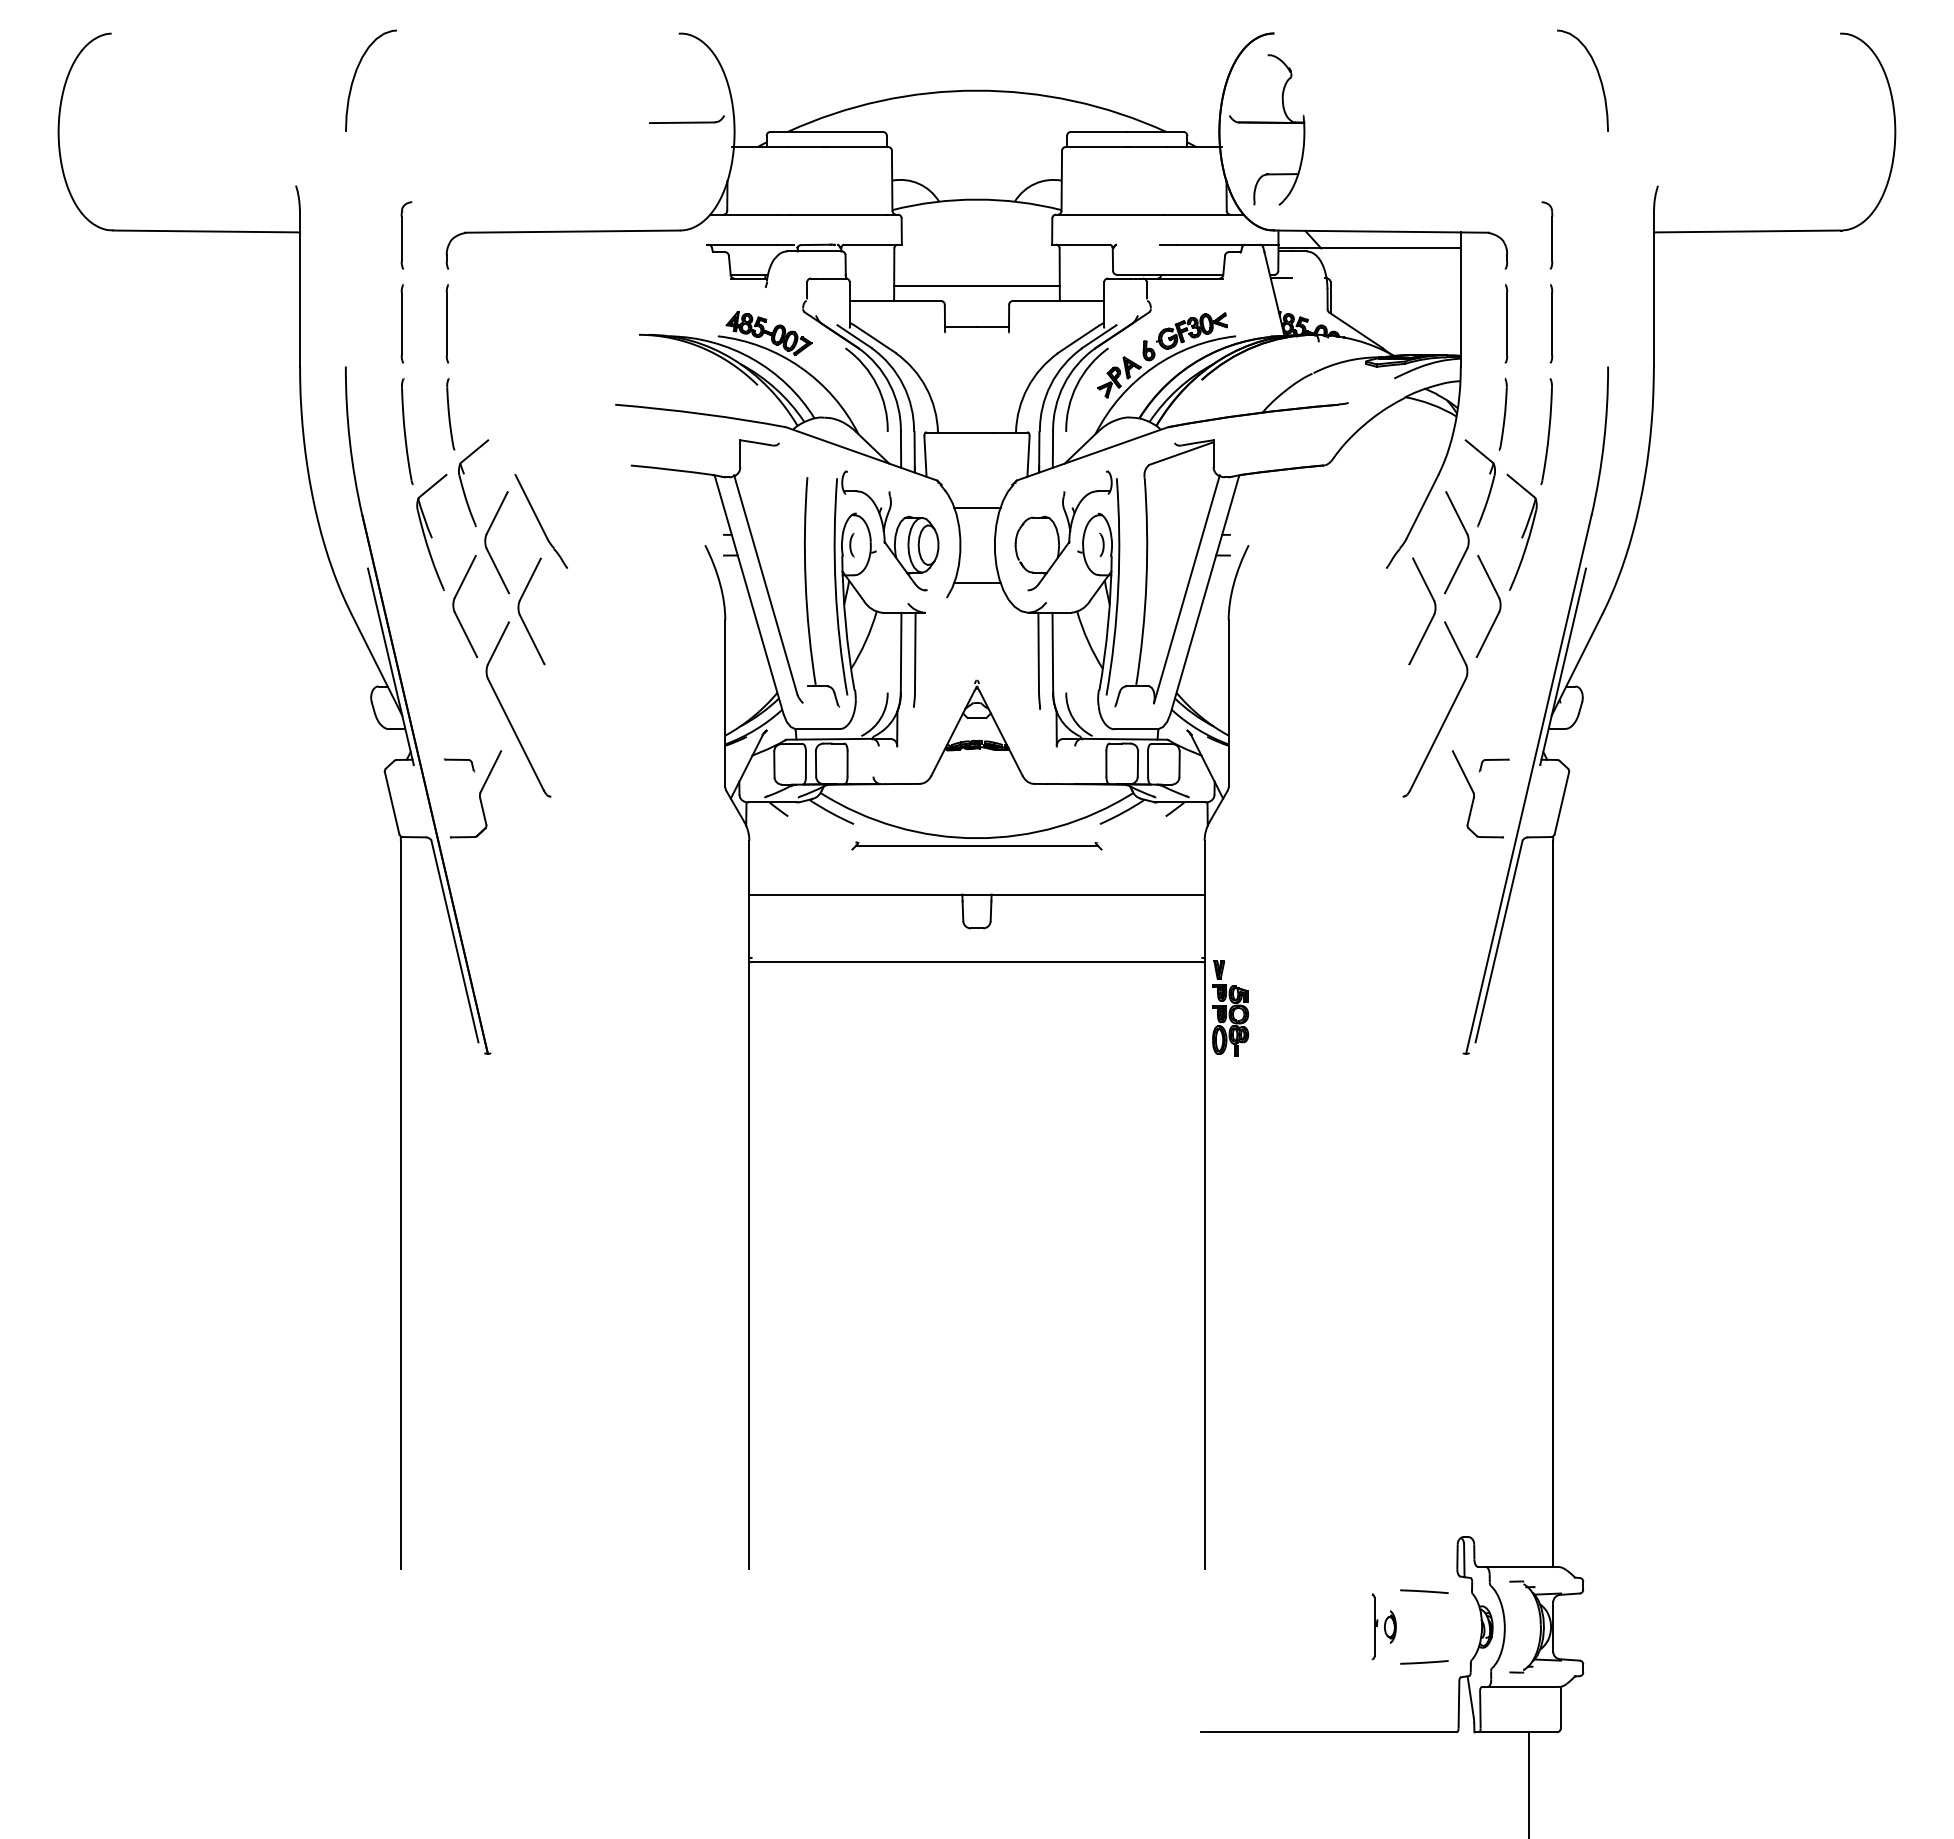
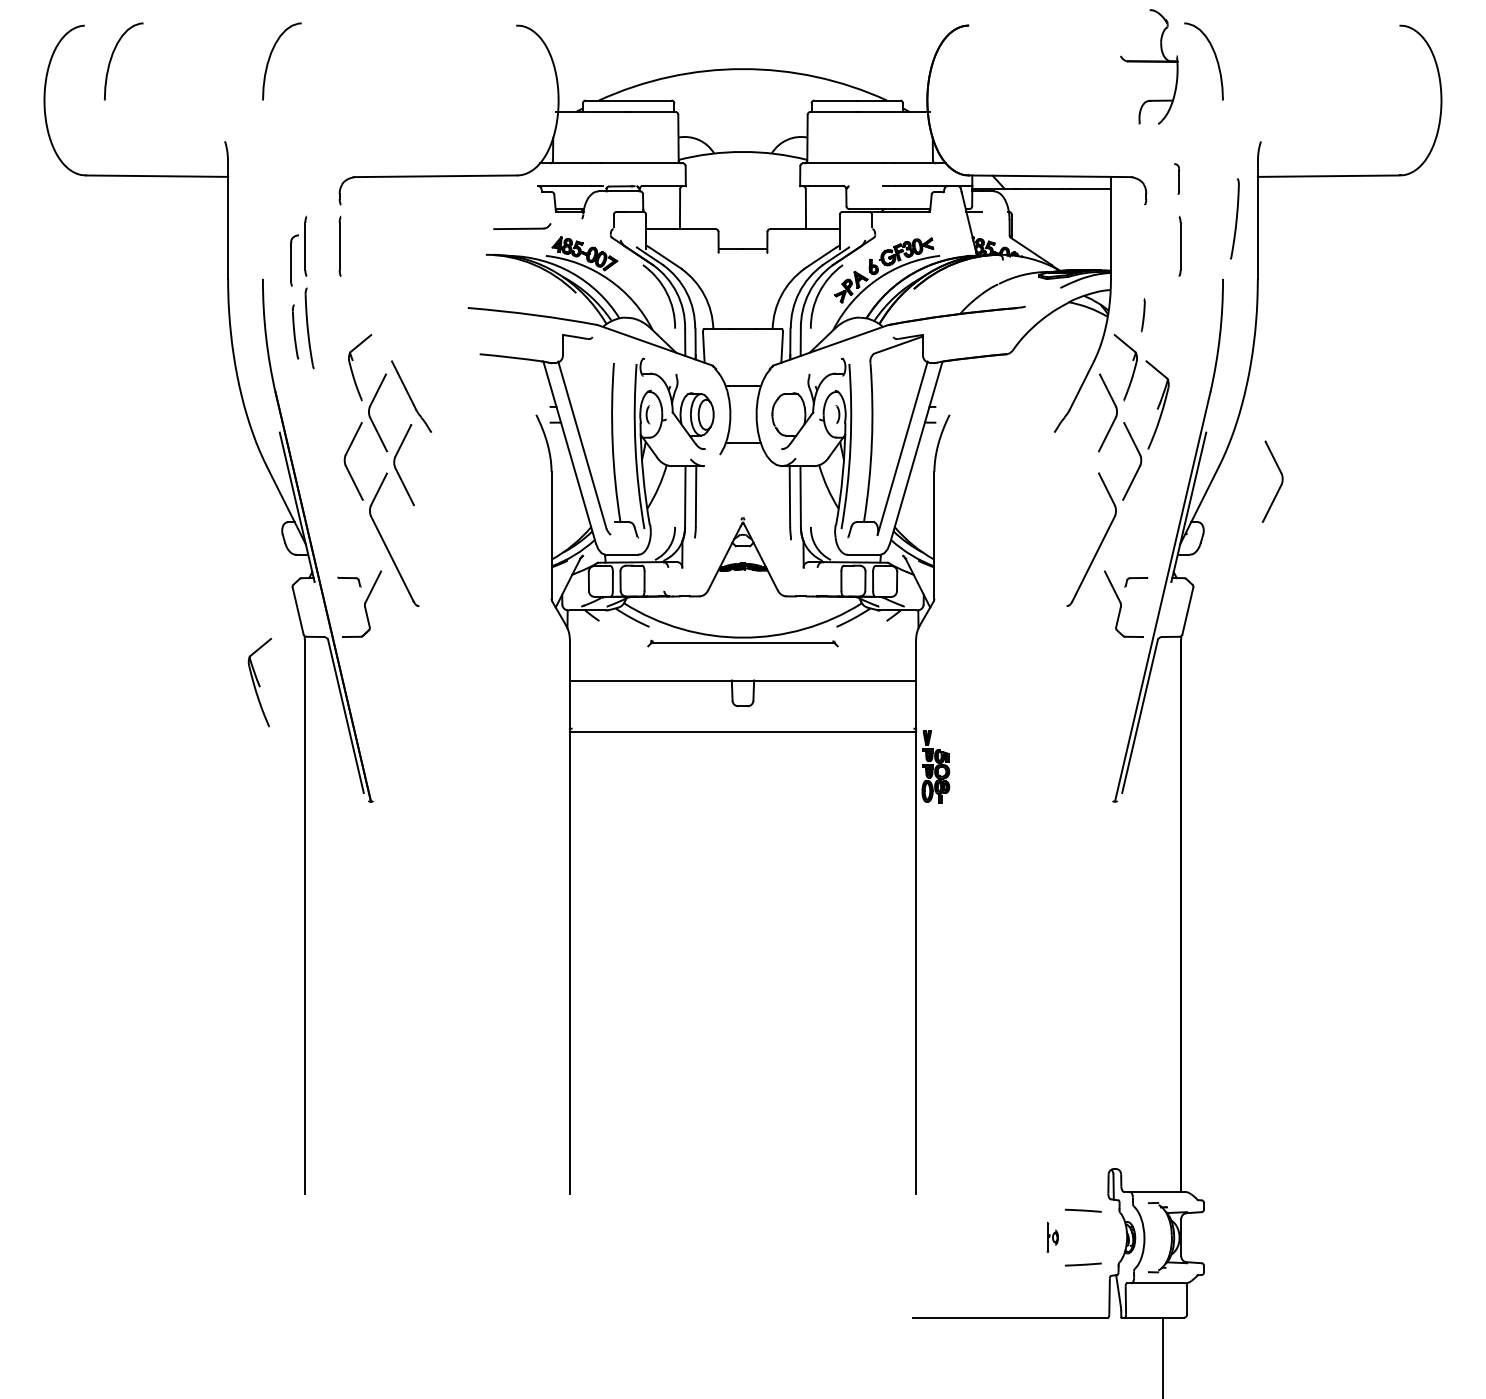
curve: (147, 76) -> (112, 58), added
part: (686, 119) -> (522, 226), moved
part: (1267, 129) -> (1149, 66), moved
part: (406, 235) -> (294, 260), moved
part: (1547, 235) -> (1176, 179), size x0.6
line: (976, 286) -> (742, 218), removed
part: (1506, 323) -> (1145, 246), removed
part: (450, 413) -> (295, 331), moved
part: (1502, 414) -> (1142, 315), size x0.6
part: (1546, 431) -> (1234, 218), moved
part: (431, 531) -> (259, 682), moved
part: (1432, 615) -> (1280, 485), moved
part: (1383, 1626) -> (1052, 1237), size x0.6

